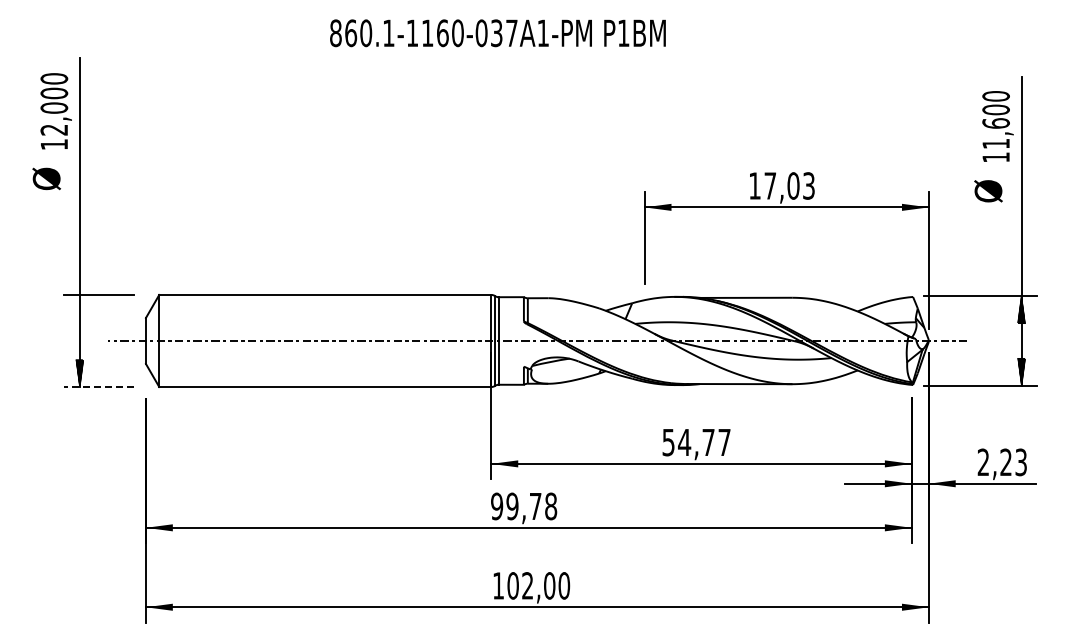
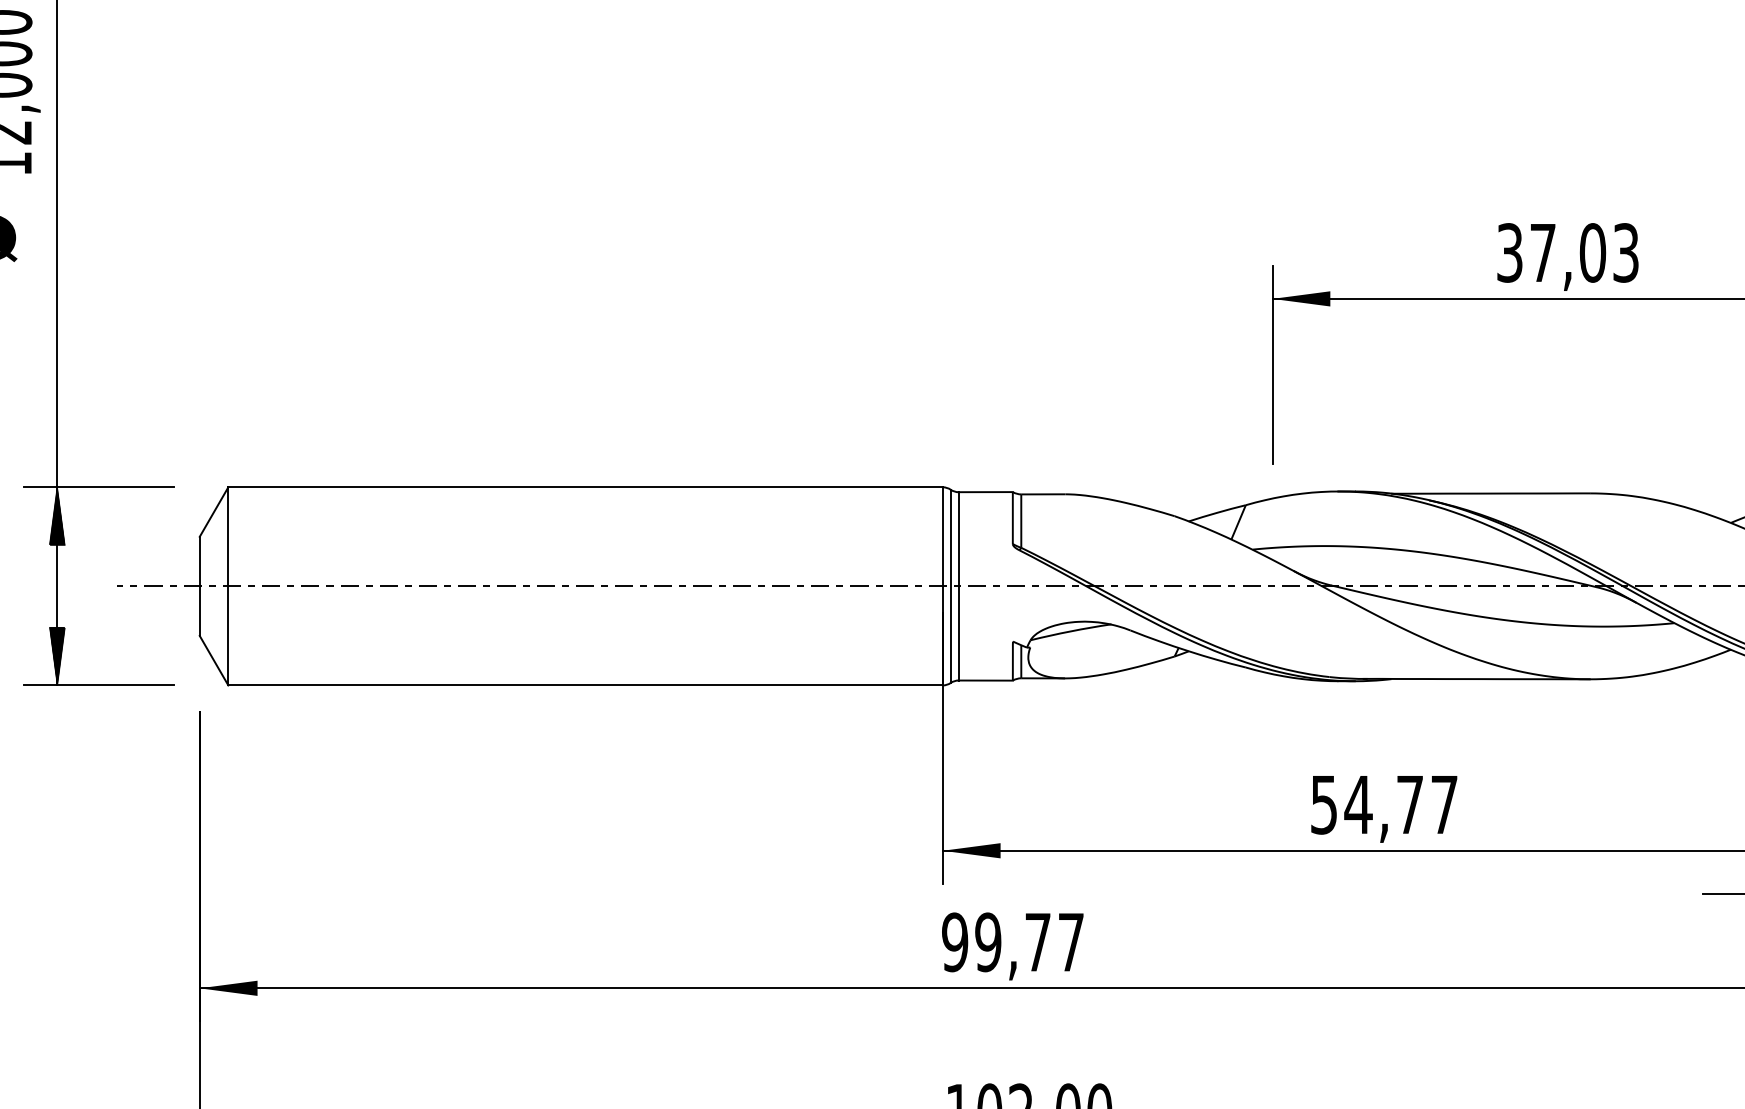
text: (754, 185) -> (1508, 251), 17,03 -> 37,03
hatch: (79, 308) -> (56, 516), added
line: (99, 387) -> (99, 686), dashed -> solid
text: (551, 506) -> (1072, 942), 99,78 -> 99,77

